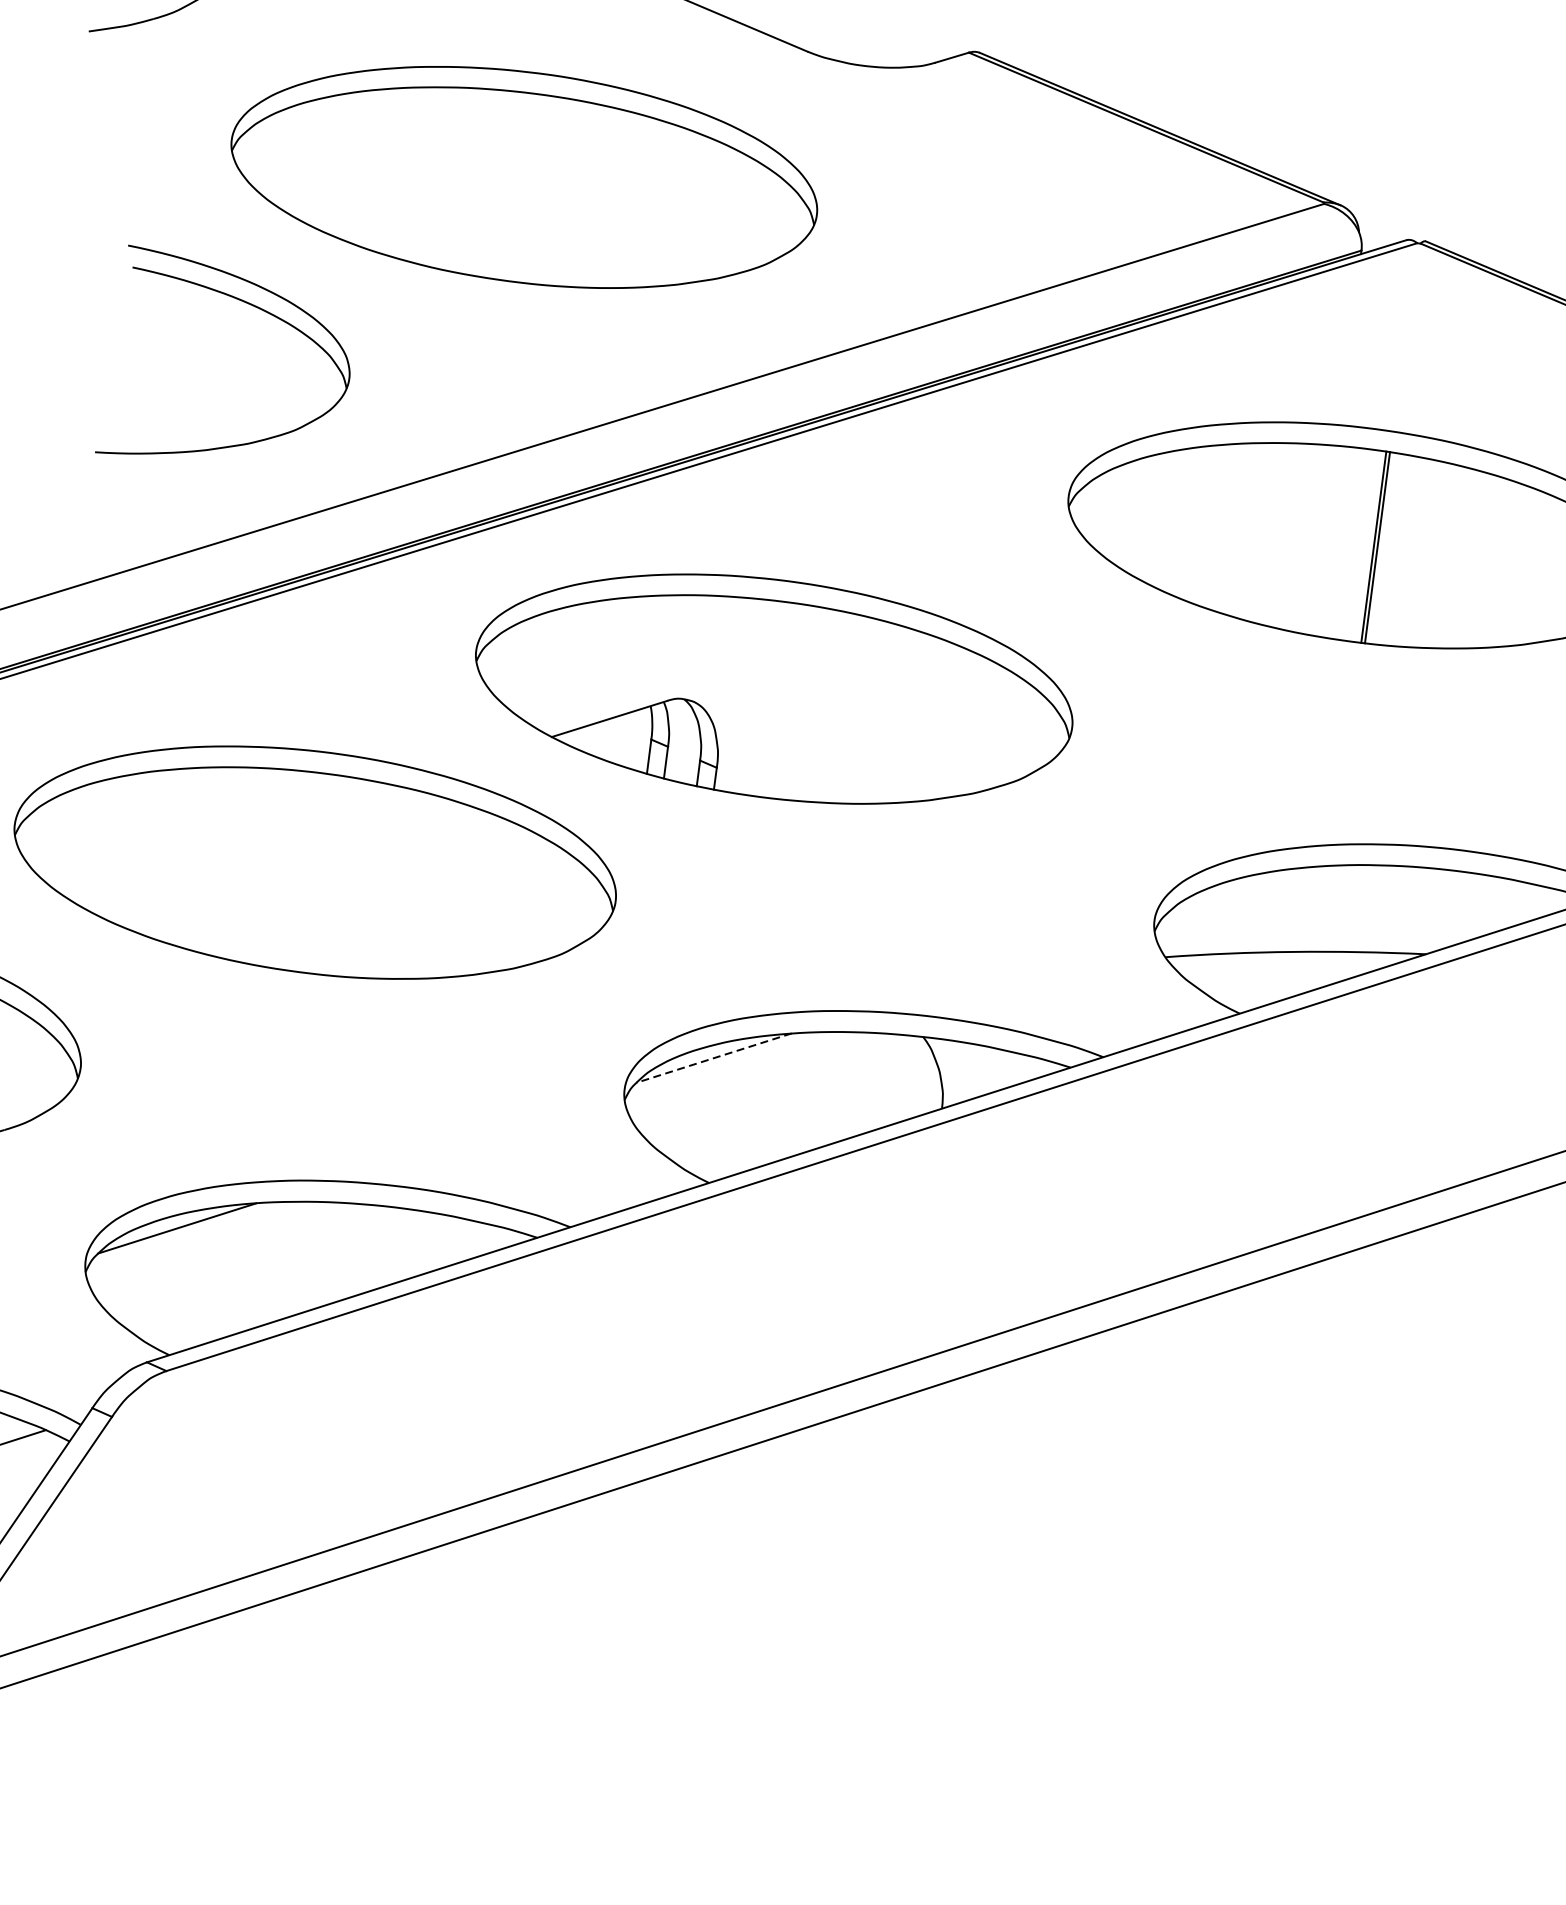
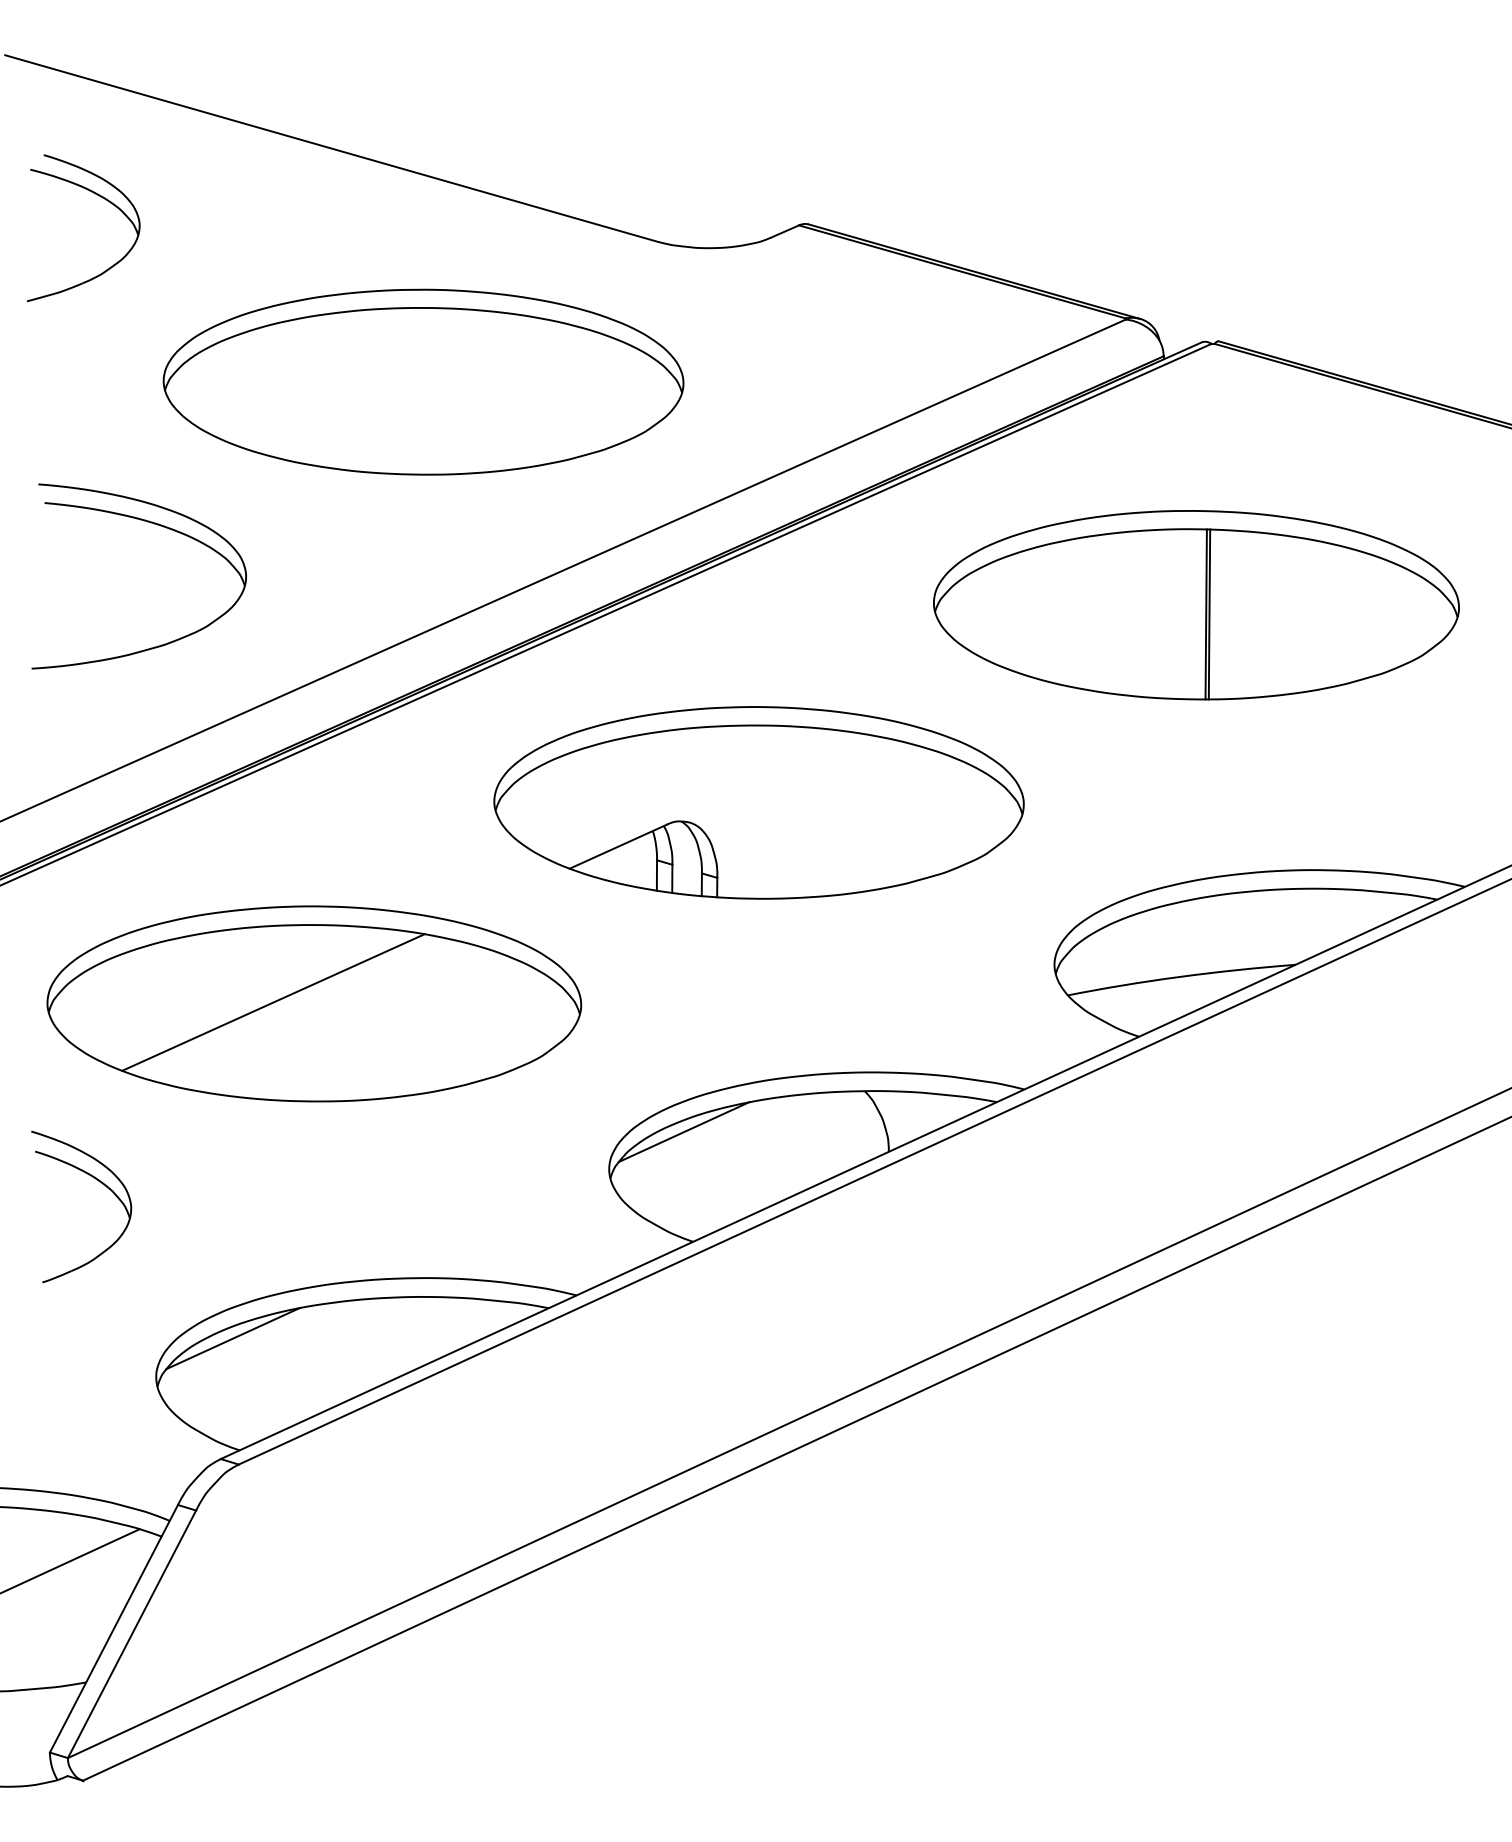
part: (256, 308) -> (157, 525), moved
part: (773, 688) -> (758, 802), moved
line: (269, 855) -> (273, 1002), added
line: (714, 1058) -> (684, 1132), dashed -> solid

